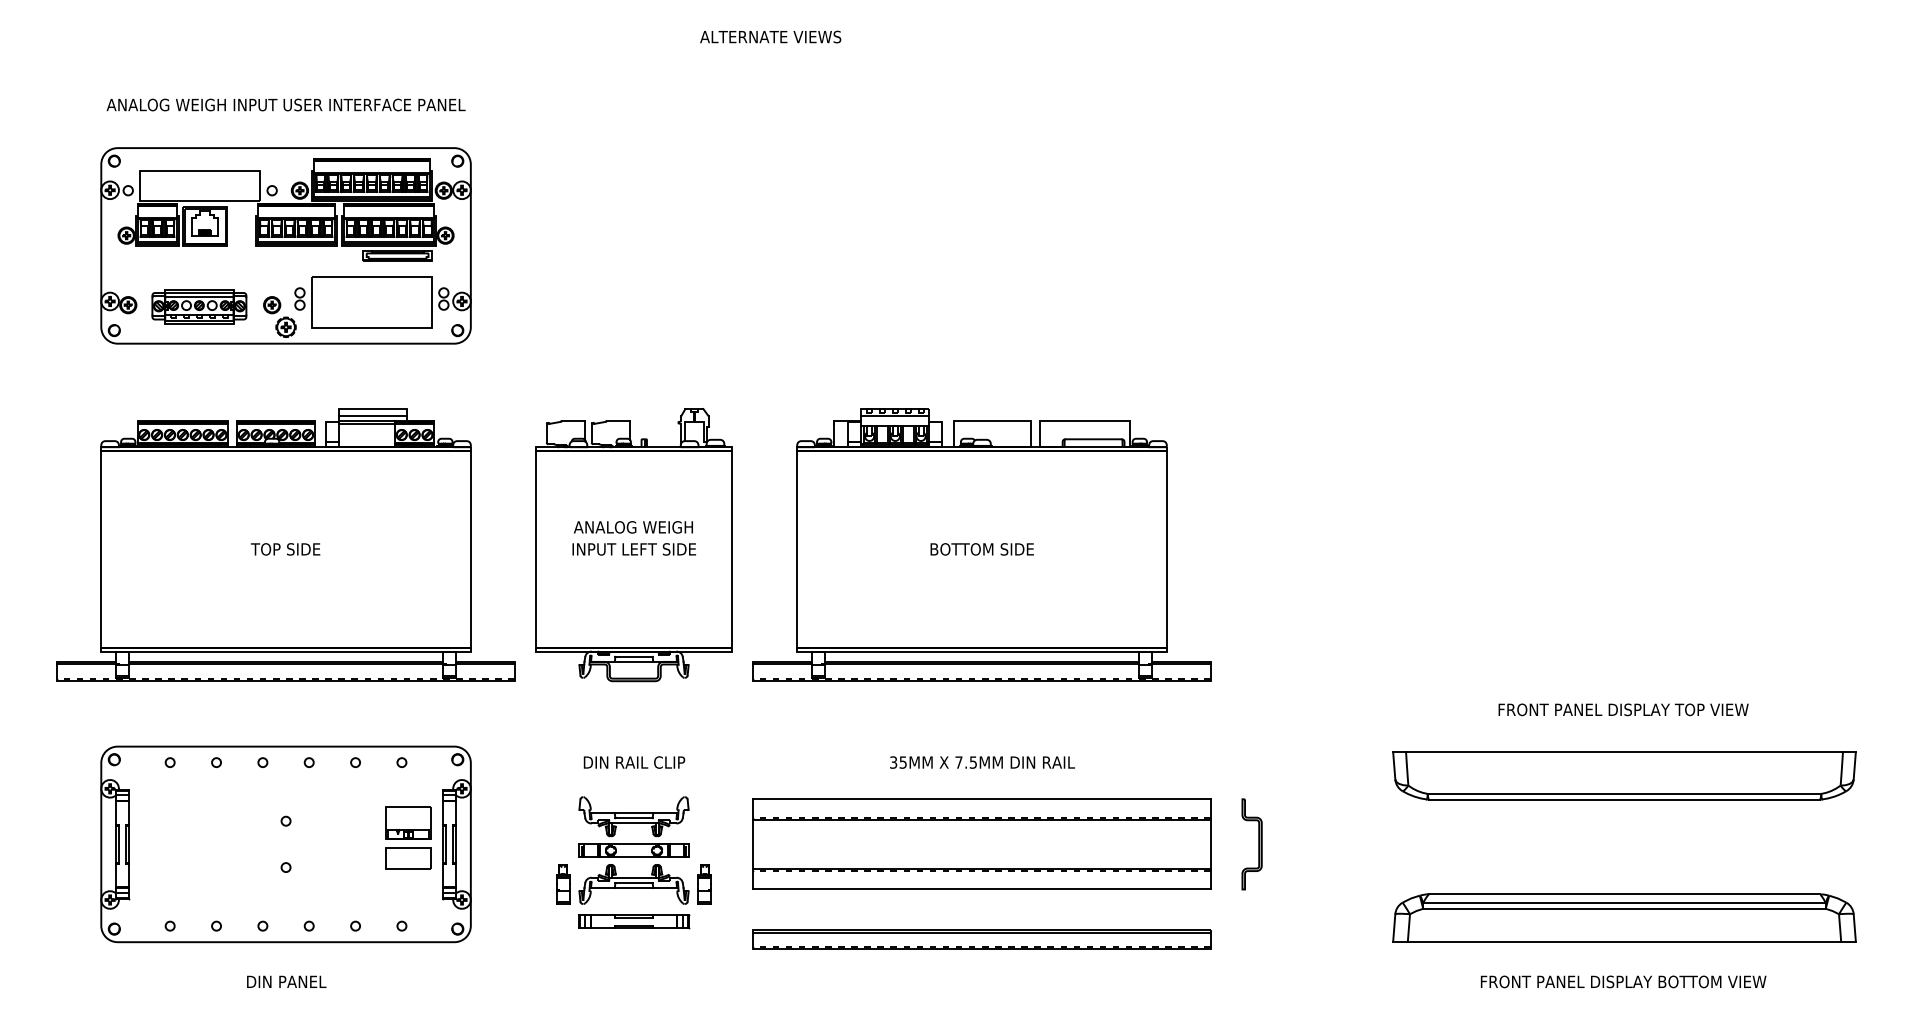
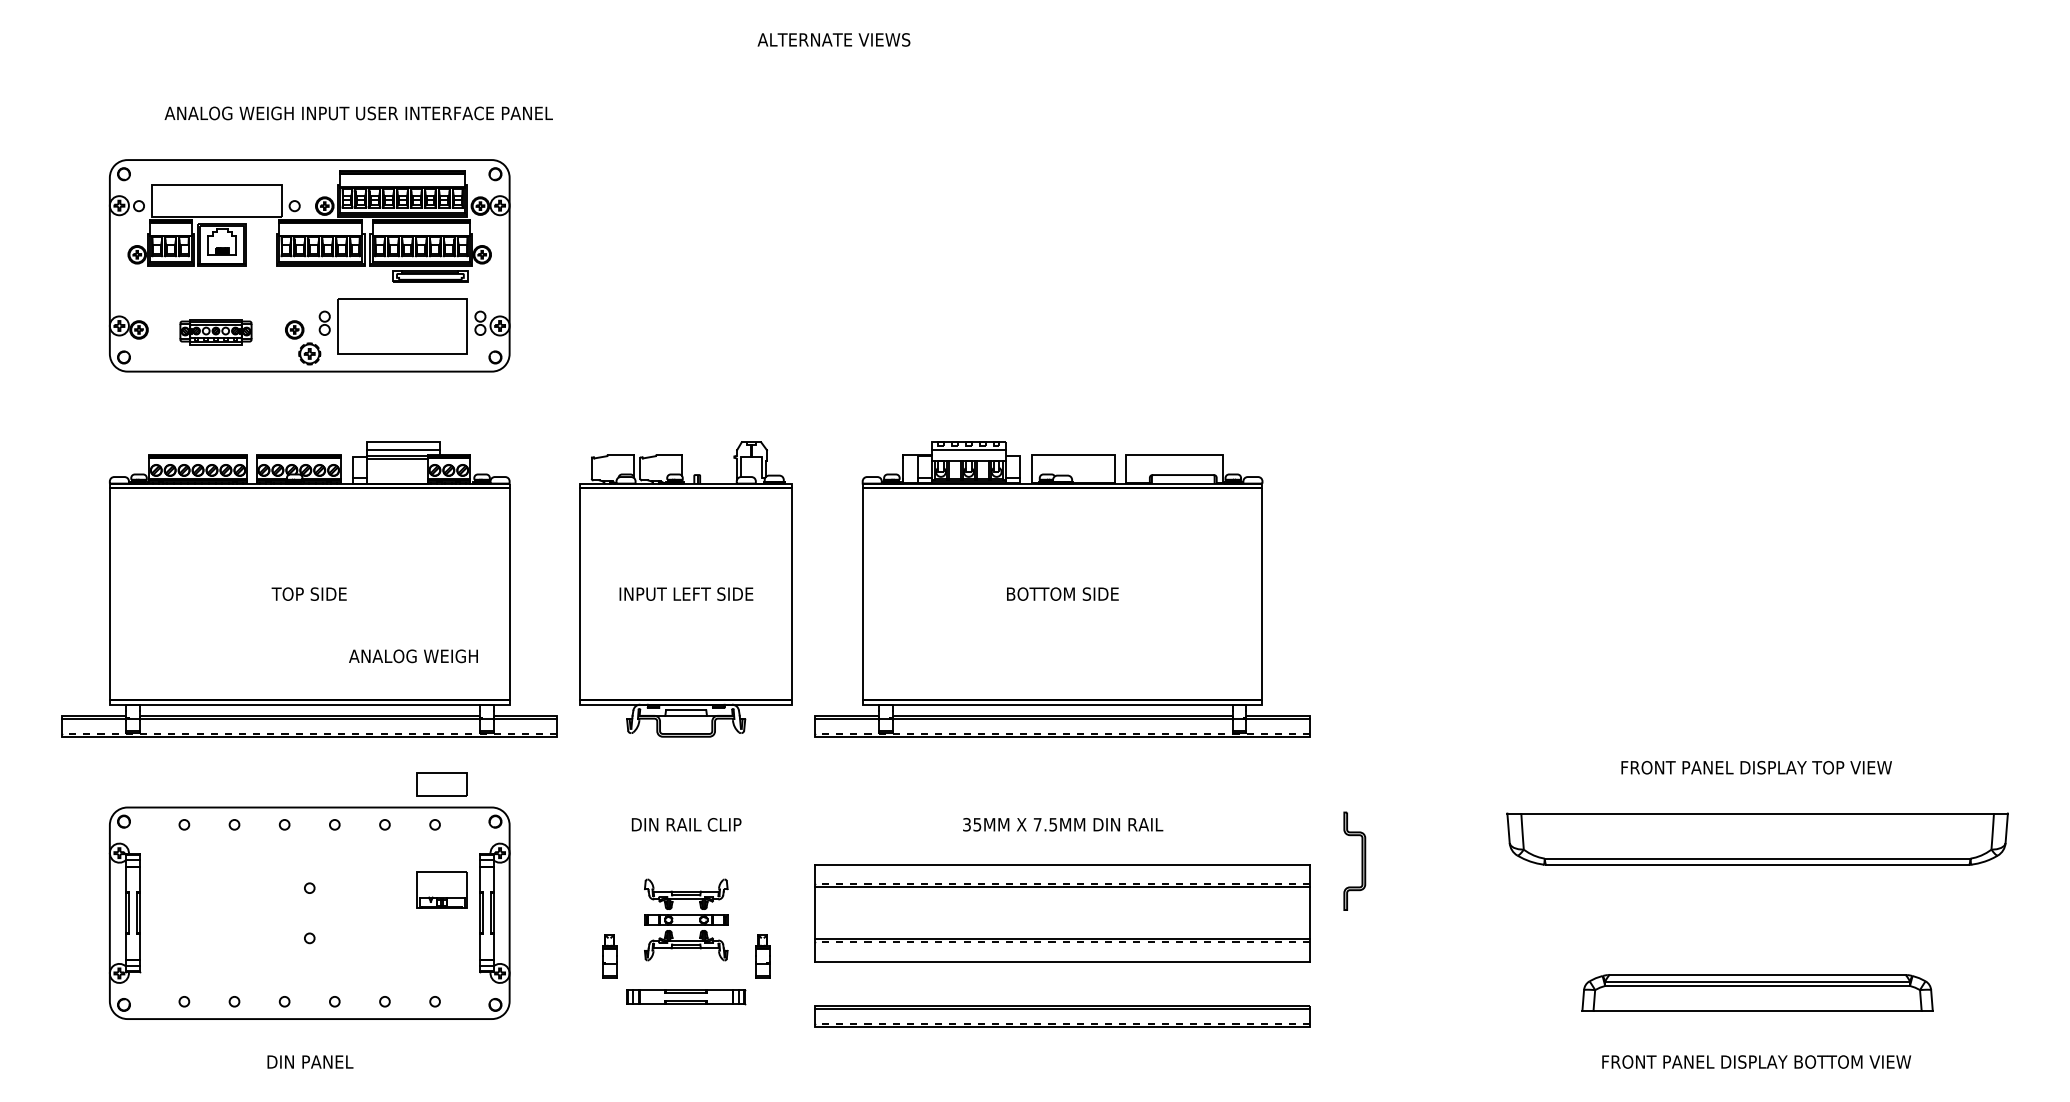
text: (285, 105) -> (358, 113), moved
part: (198, 307) -> (215, 332), size x0.7
text: (633, 527) -> (413, 656), moved
part: (1258, 843) -> (1361, 860), moved
part: (634, 850) -> (686, 919), size x0.7
part: (407, 858) -> (441, 784), moved
part: (1624, 917) -> (1757, 992), size x0.7

